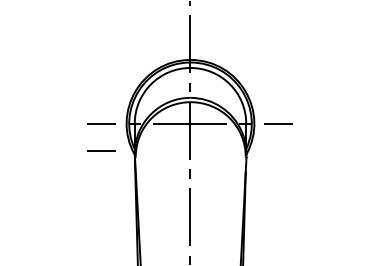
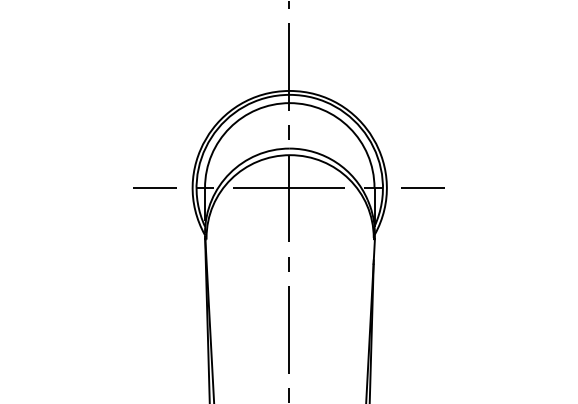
line: (101, 150) -> (154, 228), removed

